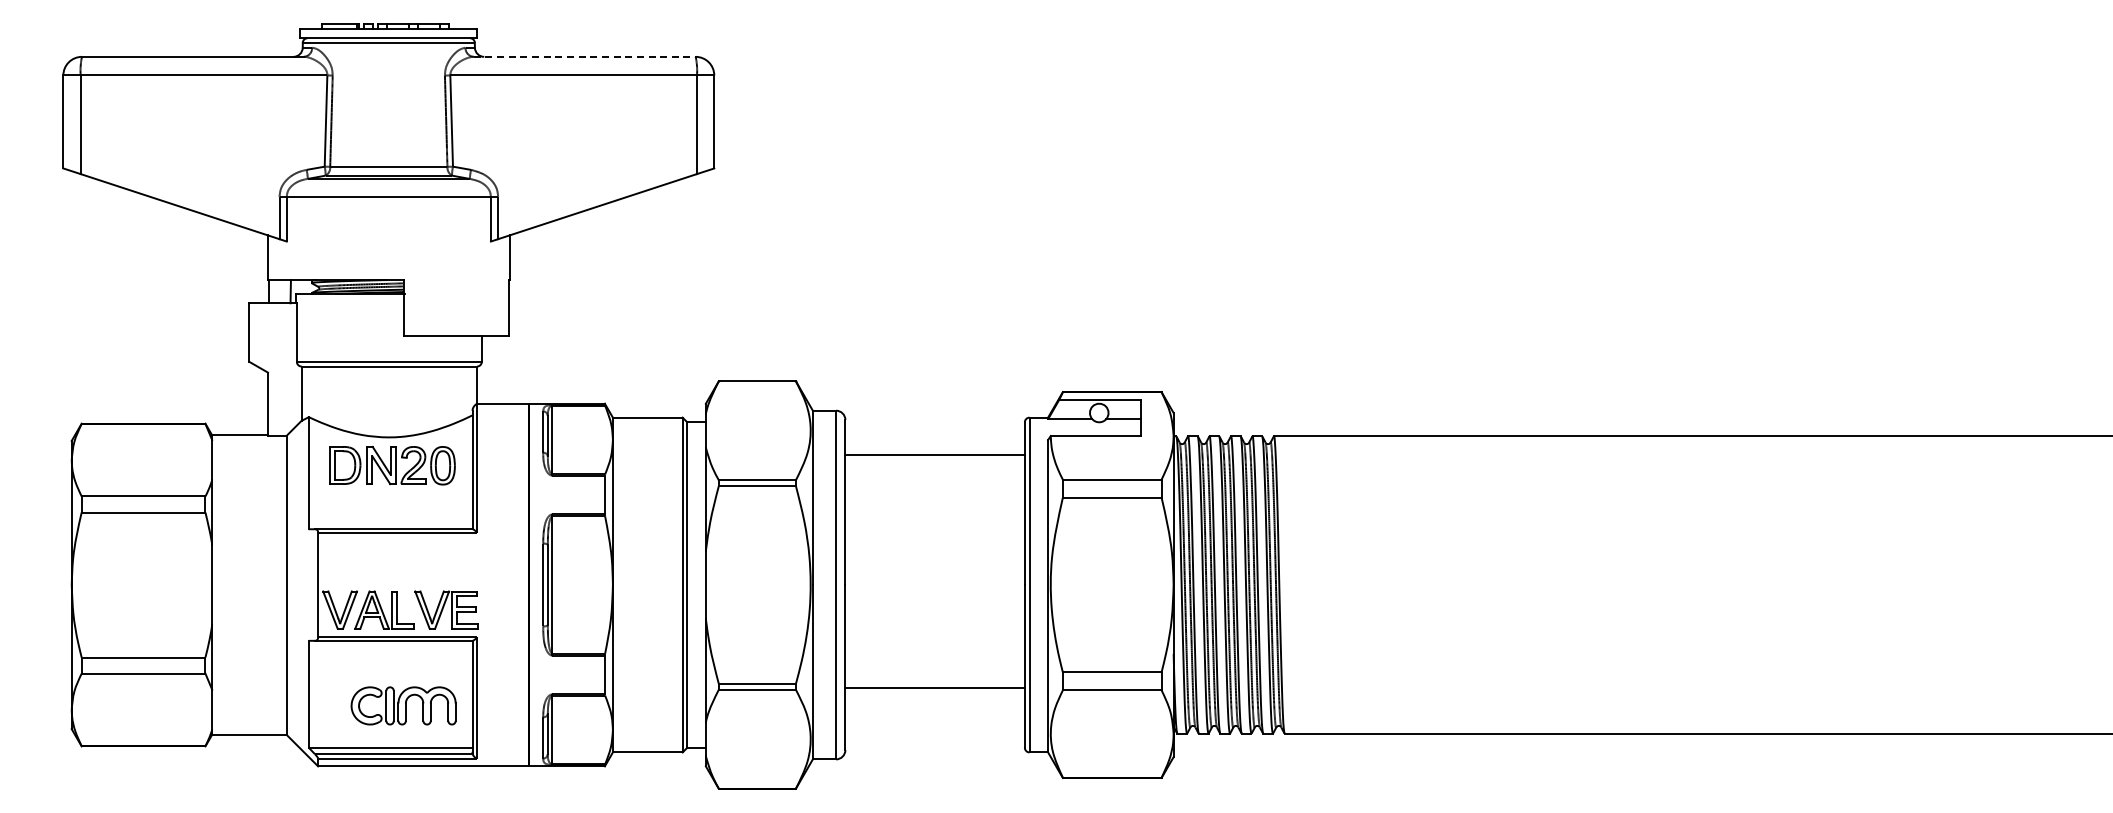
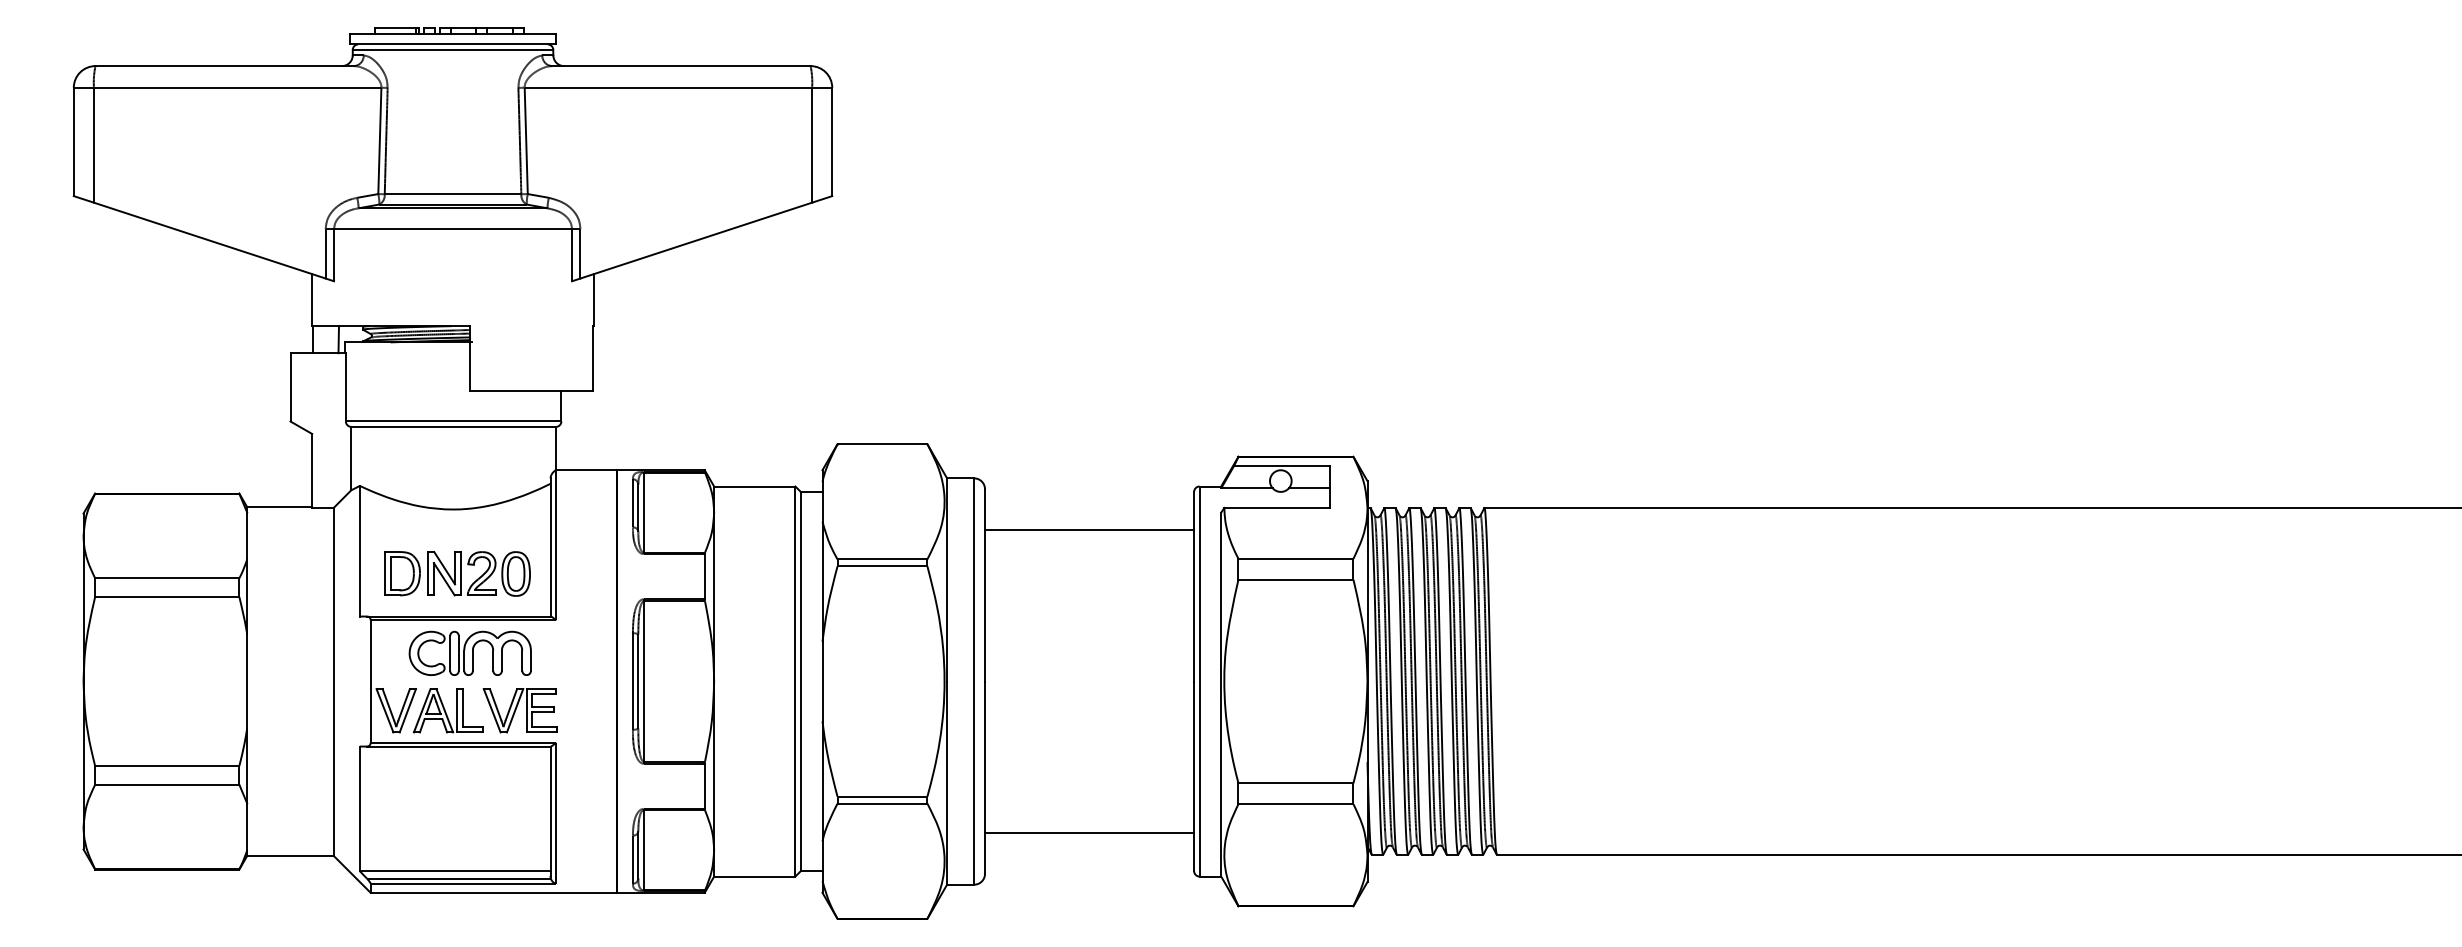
line: (584, 56) -> (681, 65), dashed -> solid
part: (392, 465) -> (457, 573), moved
line: (934, 688) -> (1088, 833), moved
part: (403, 705) -> (470, 652), moved

